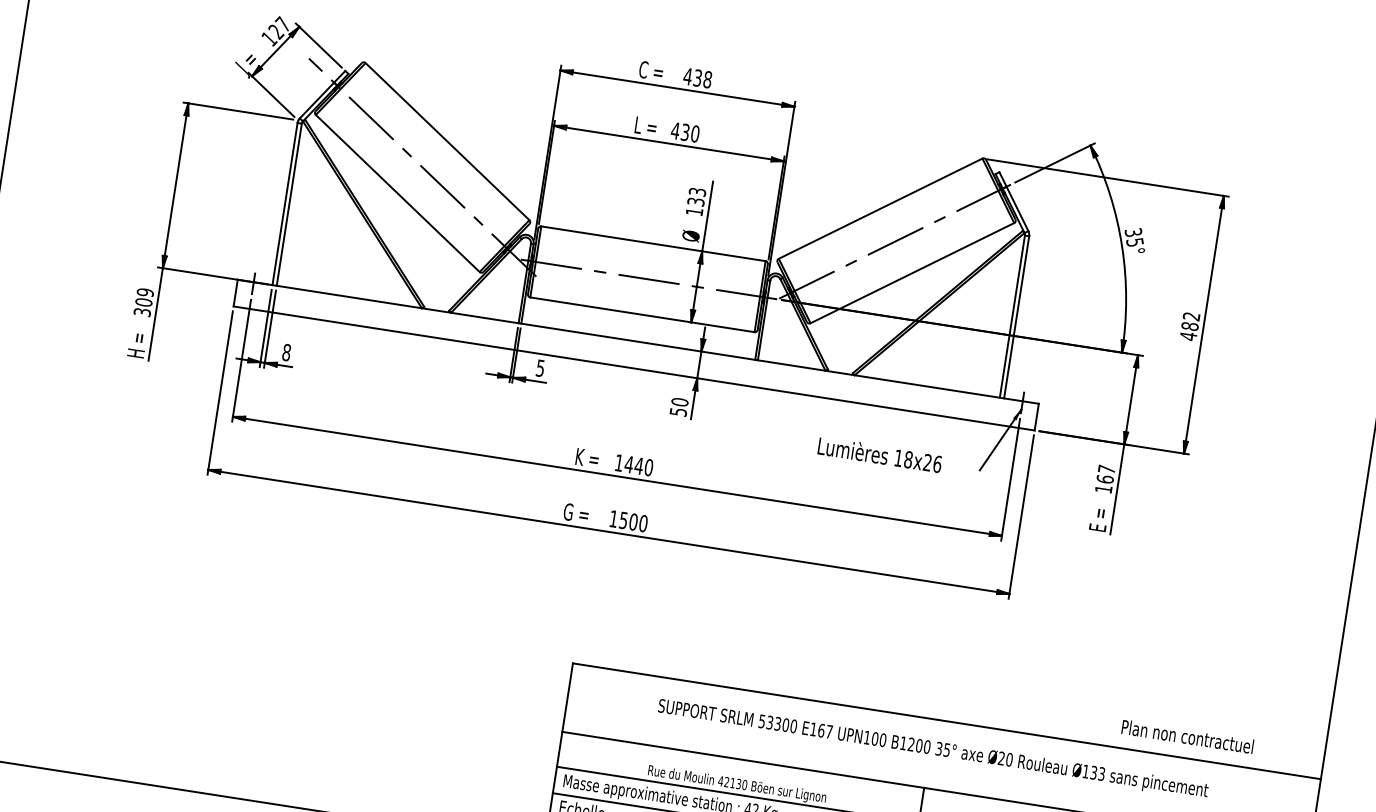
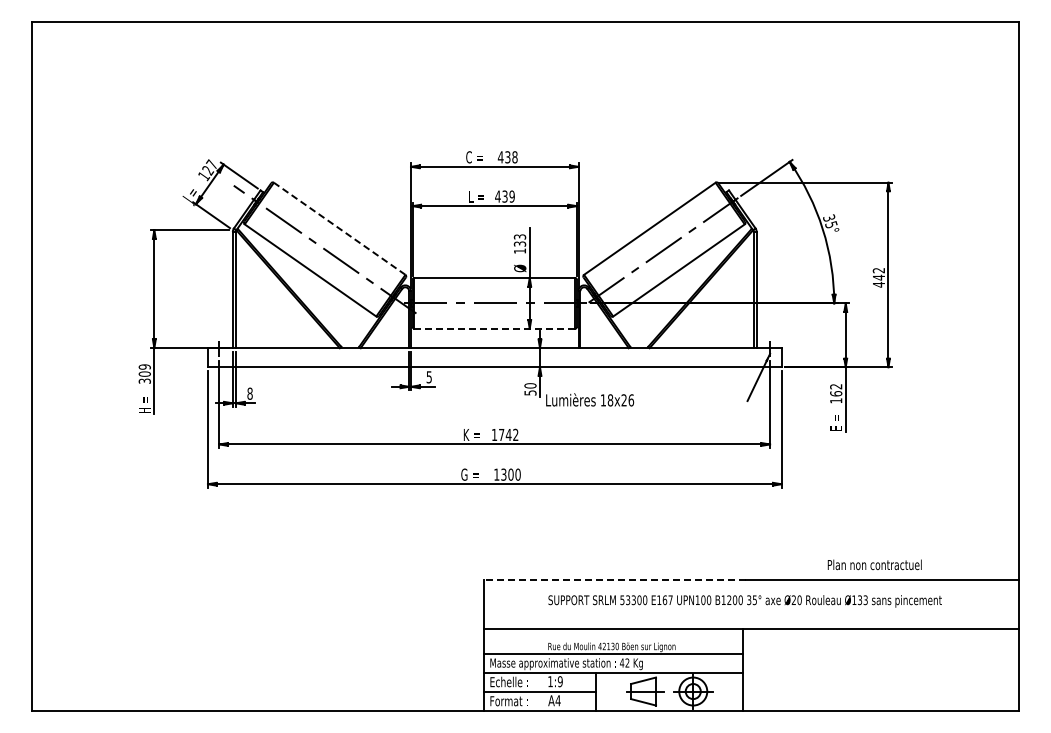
text: (694, 133) -> (511, 196), 430 -> 439
line: (447, 141) -> (339, 228), solid -> dashed
line: (643, 314) -> (495, 328), solid -> dashed
text: (1189, 326) -> (878, 277), 482 -> 442
text: (880, 454) -> (590, 399), moved
text: (638, 466) -> (508, 435), 1440 -> 1742
text: (1107, 469) -> (836, 386), 167 -> 162
text: (623, 518) -> (503, 473), 1500 -> 1300
line: (755, 692) -> (614, 580), solid -> dashed
text: (1187, 736) -> (874, 564), moved

